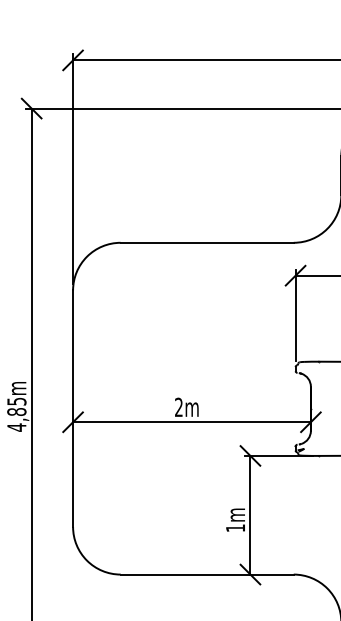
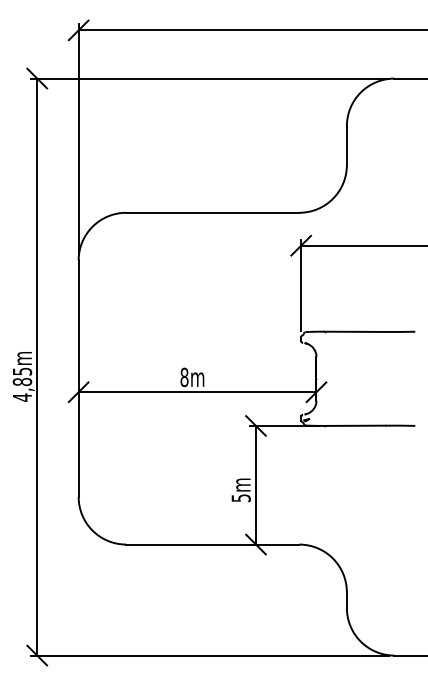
text: (178, 407) -> (184, 377), 2m -> 8m
text: (234, 528) -> (240, 498), 1m -> 5m

